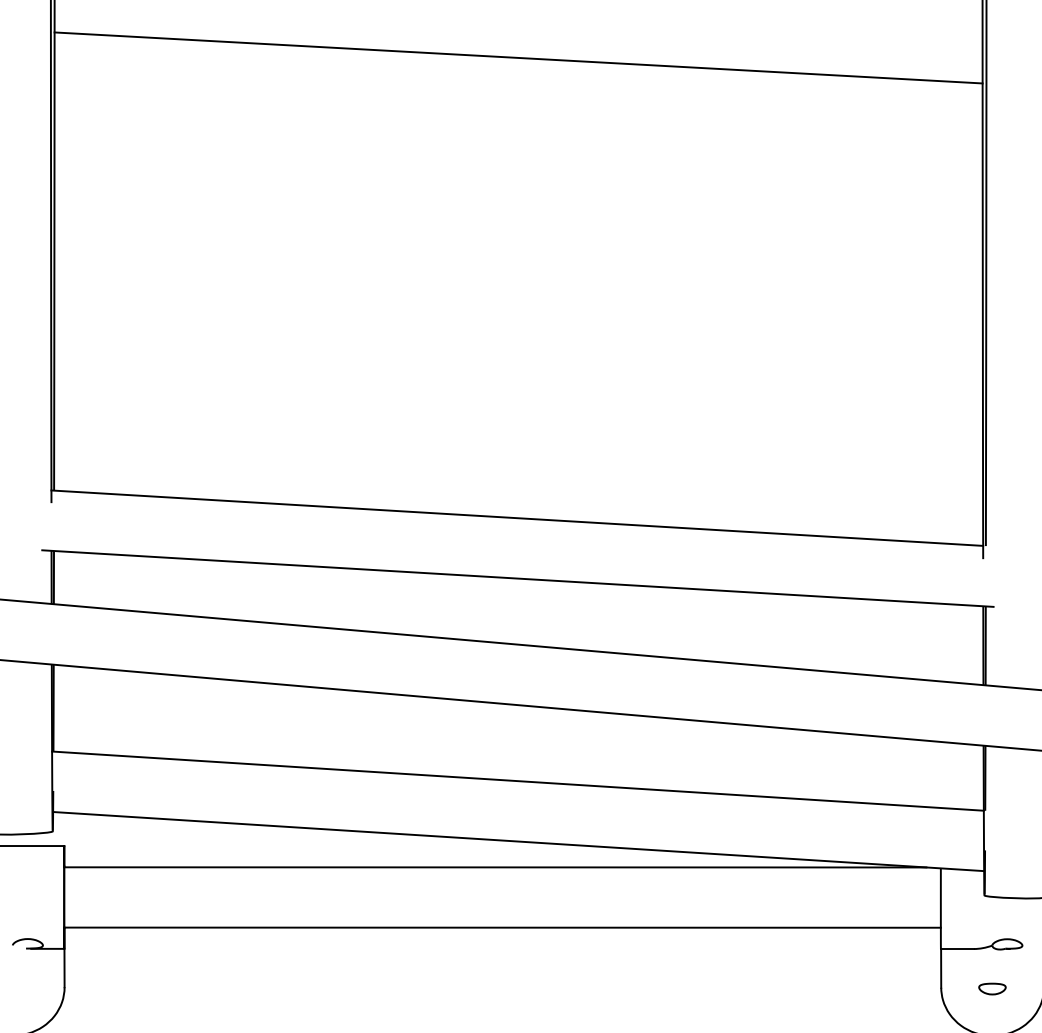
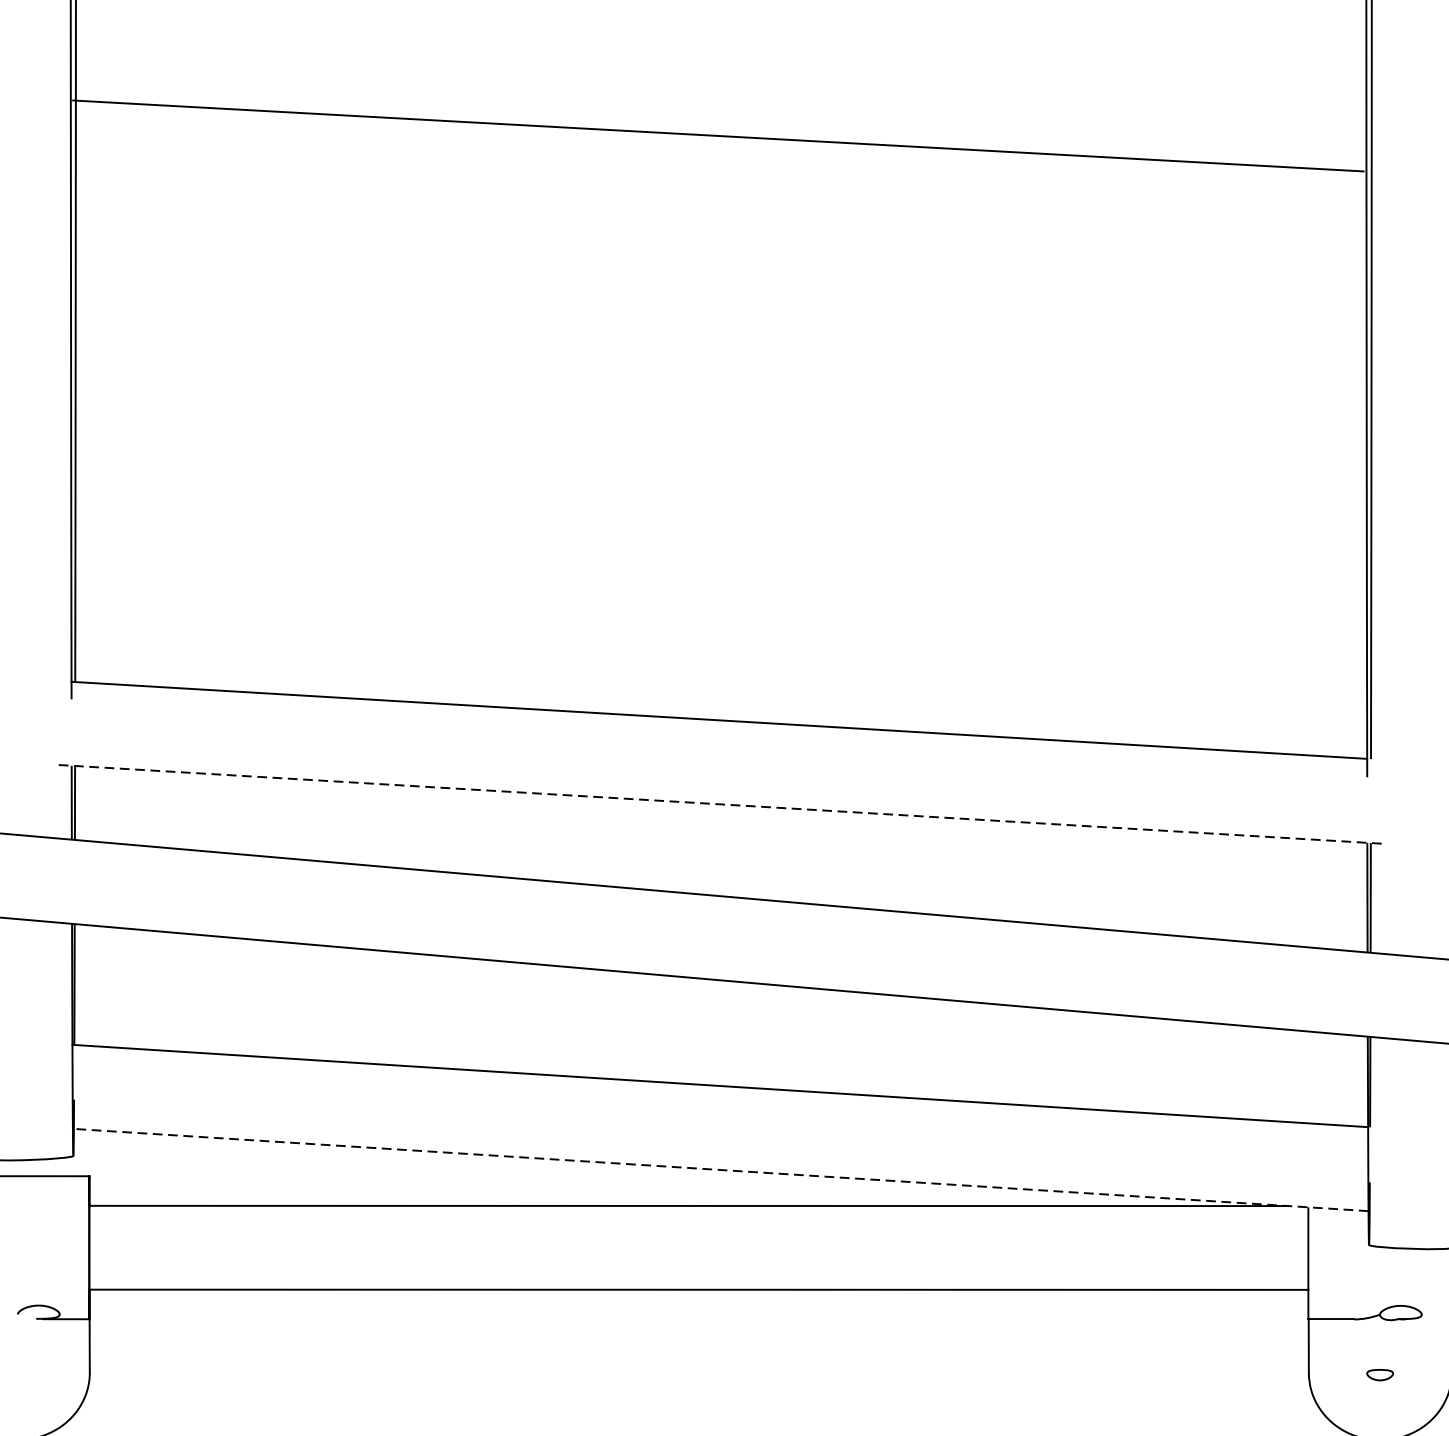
line: (518, 57) -> (718, 135), moved
line: (517, 578) -> (719, 804), solid -> dashed
line: (518, 841) -> (721, 1169), solid -> dashed
part: (992, 988) -> (1380, 1374), size x0.7

